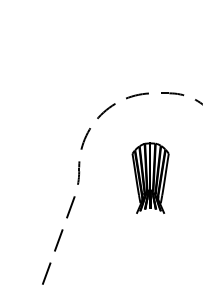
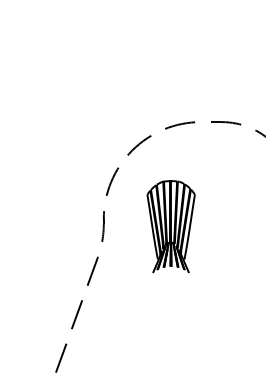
part: (150, 177) -> (170, 225), moved

